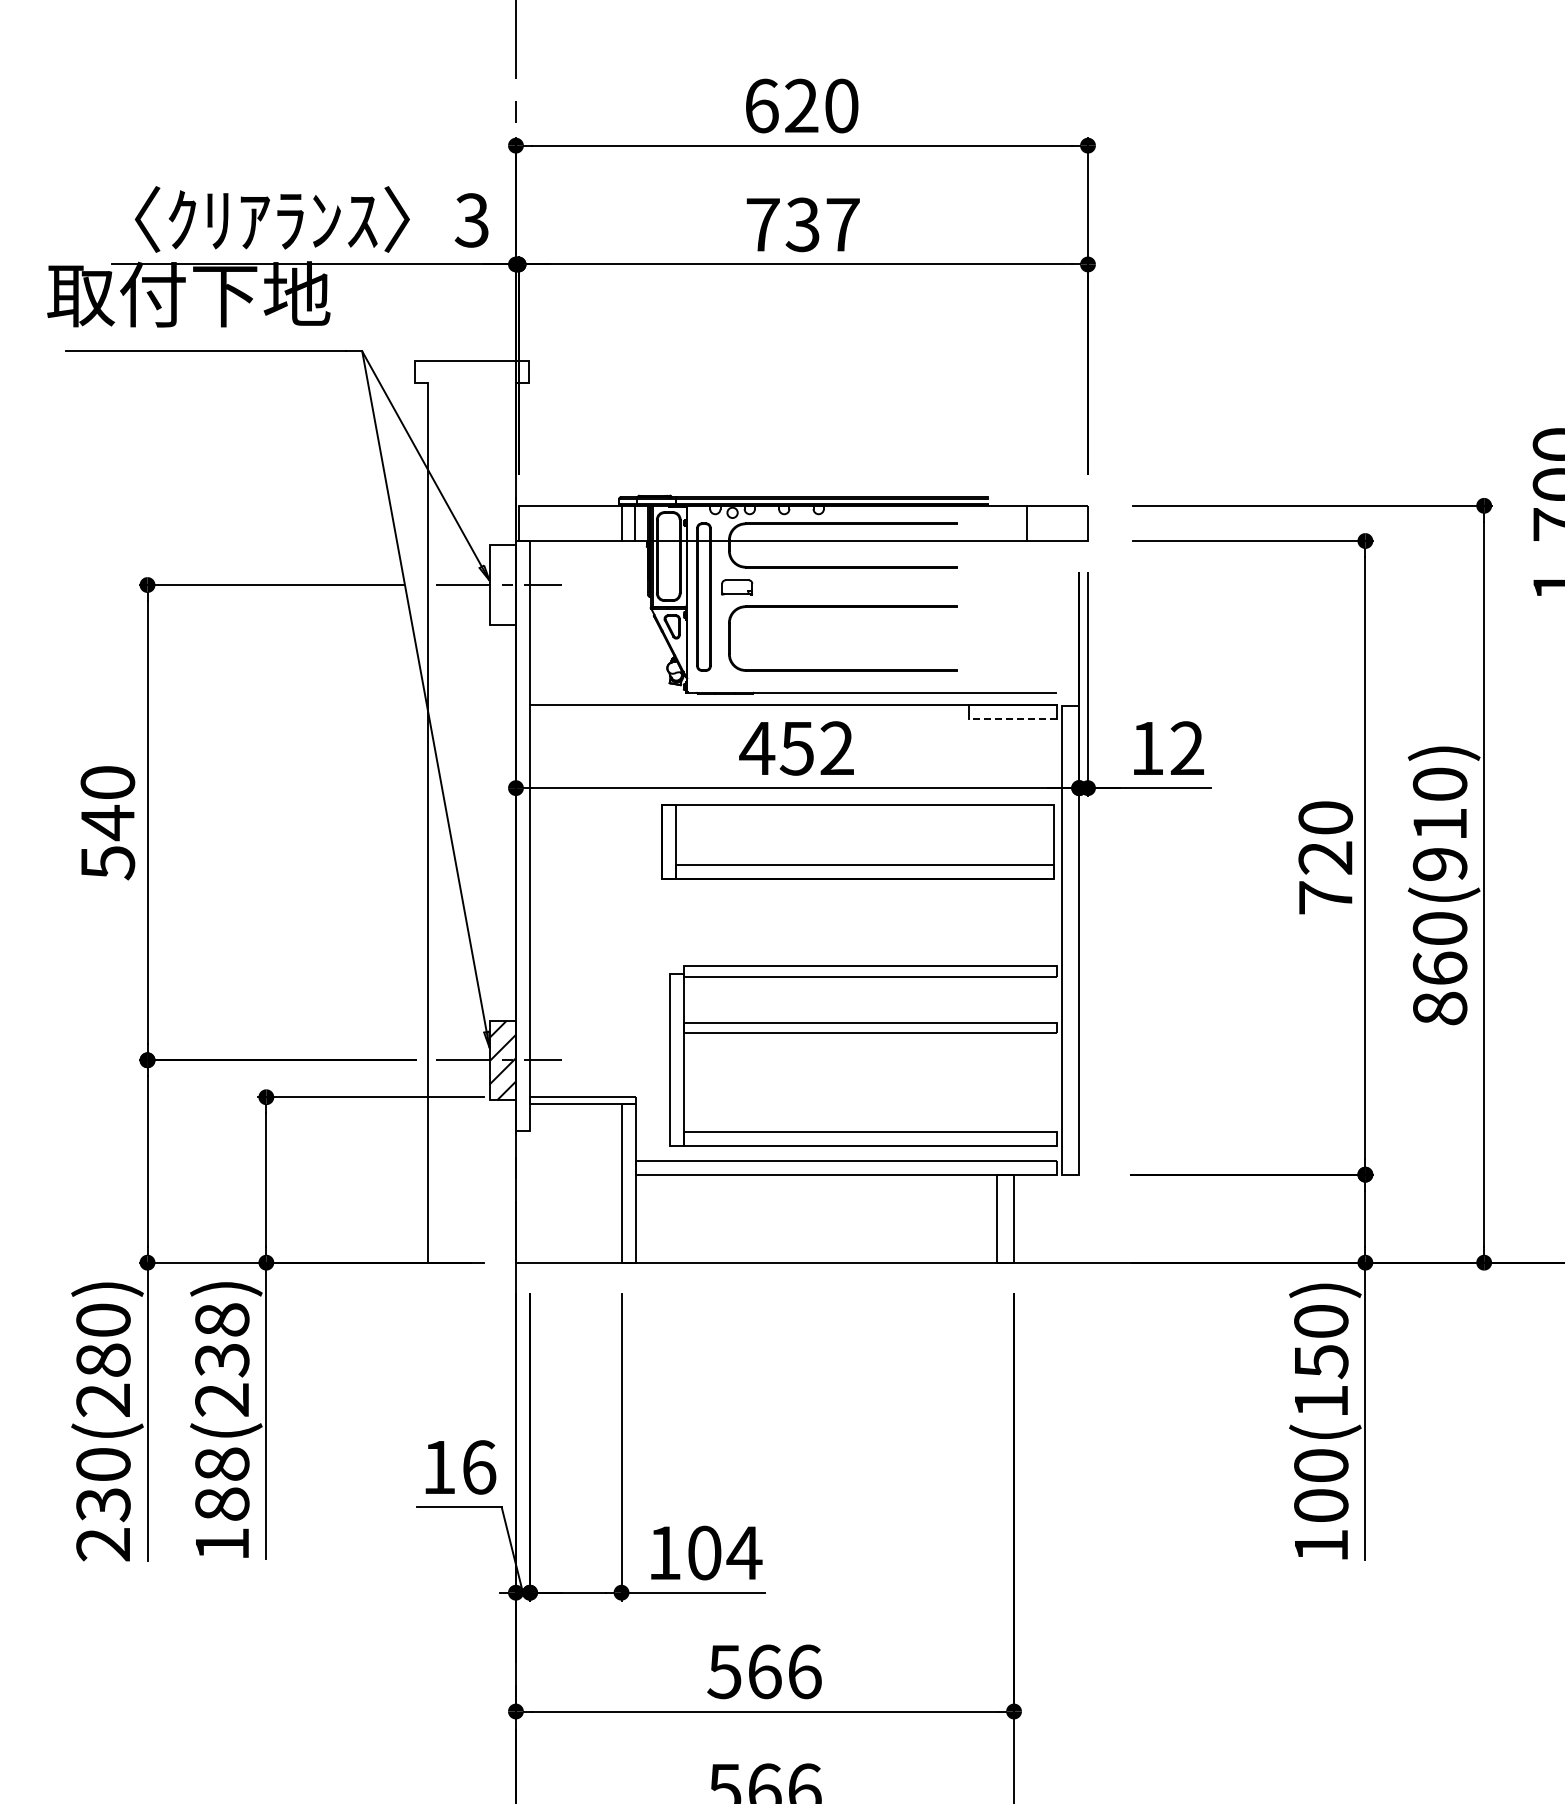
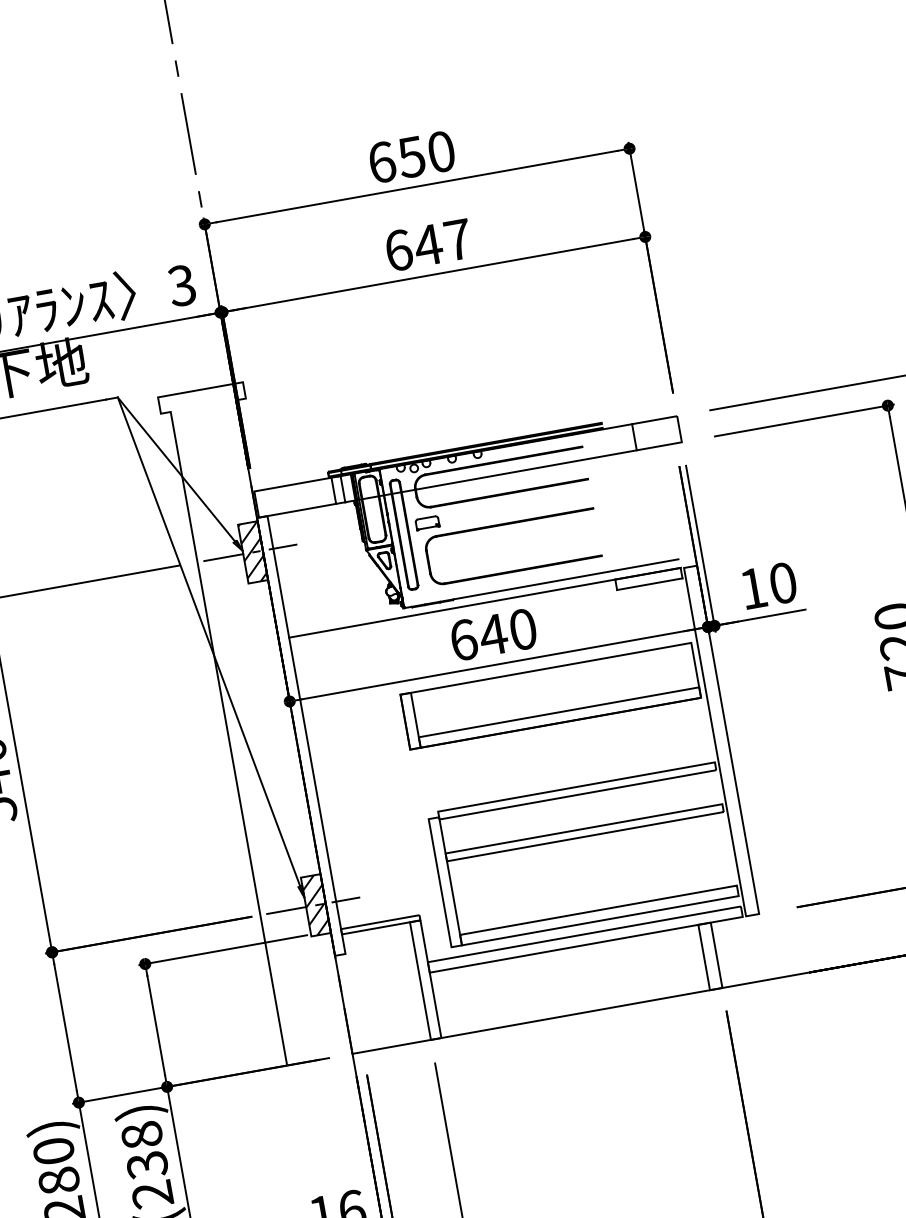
text: (801, 105) -> (411, 156), 620 -> 650
text: (783, 224) -> (413, 247), 737 -> 647
hatch: (502, 584) -> (252, 552), added
line: (1012, 718) -> (649, 584), dashed -> solid
text: (796, 748) -> (492, 634), 452 -> 640
text: (1187, 748) -> (783, 583), 12 -> 10

